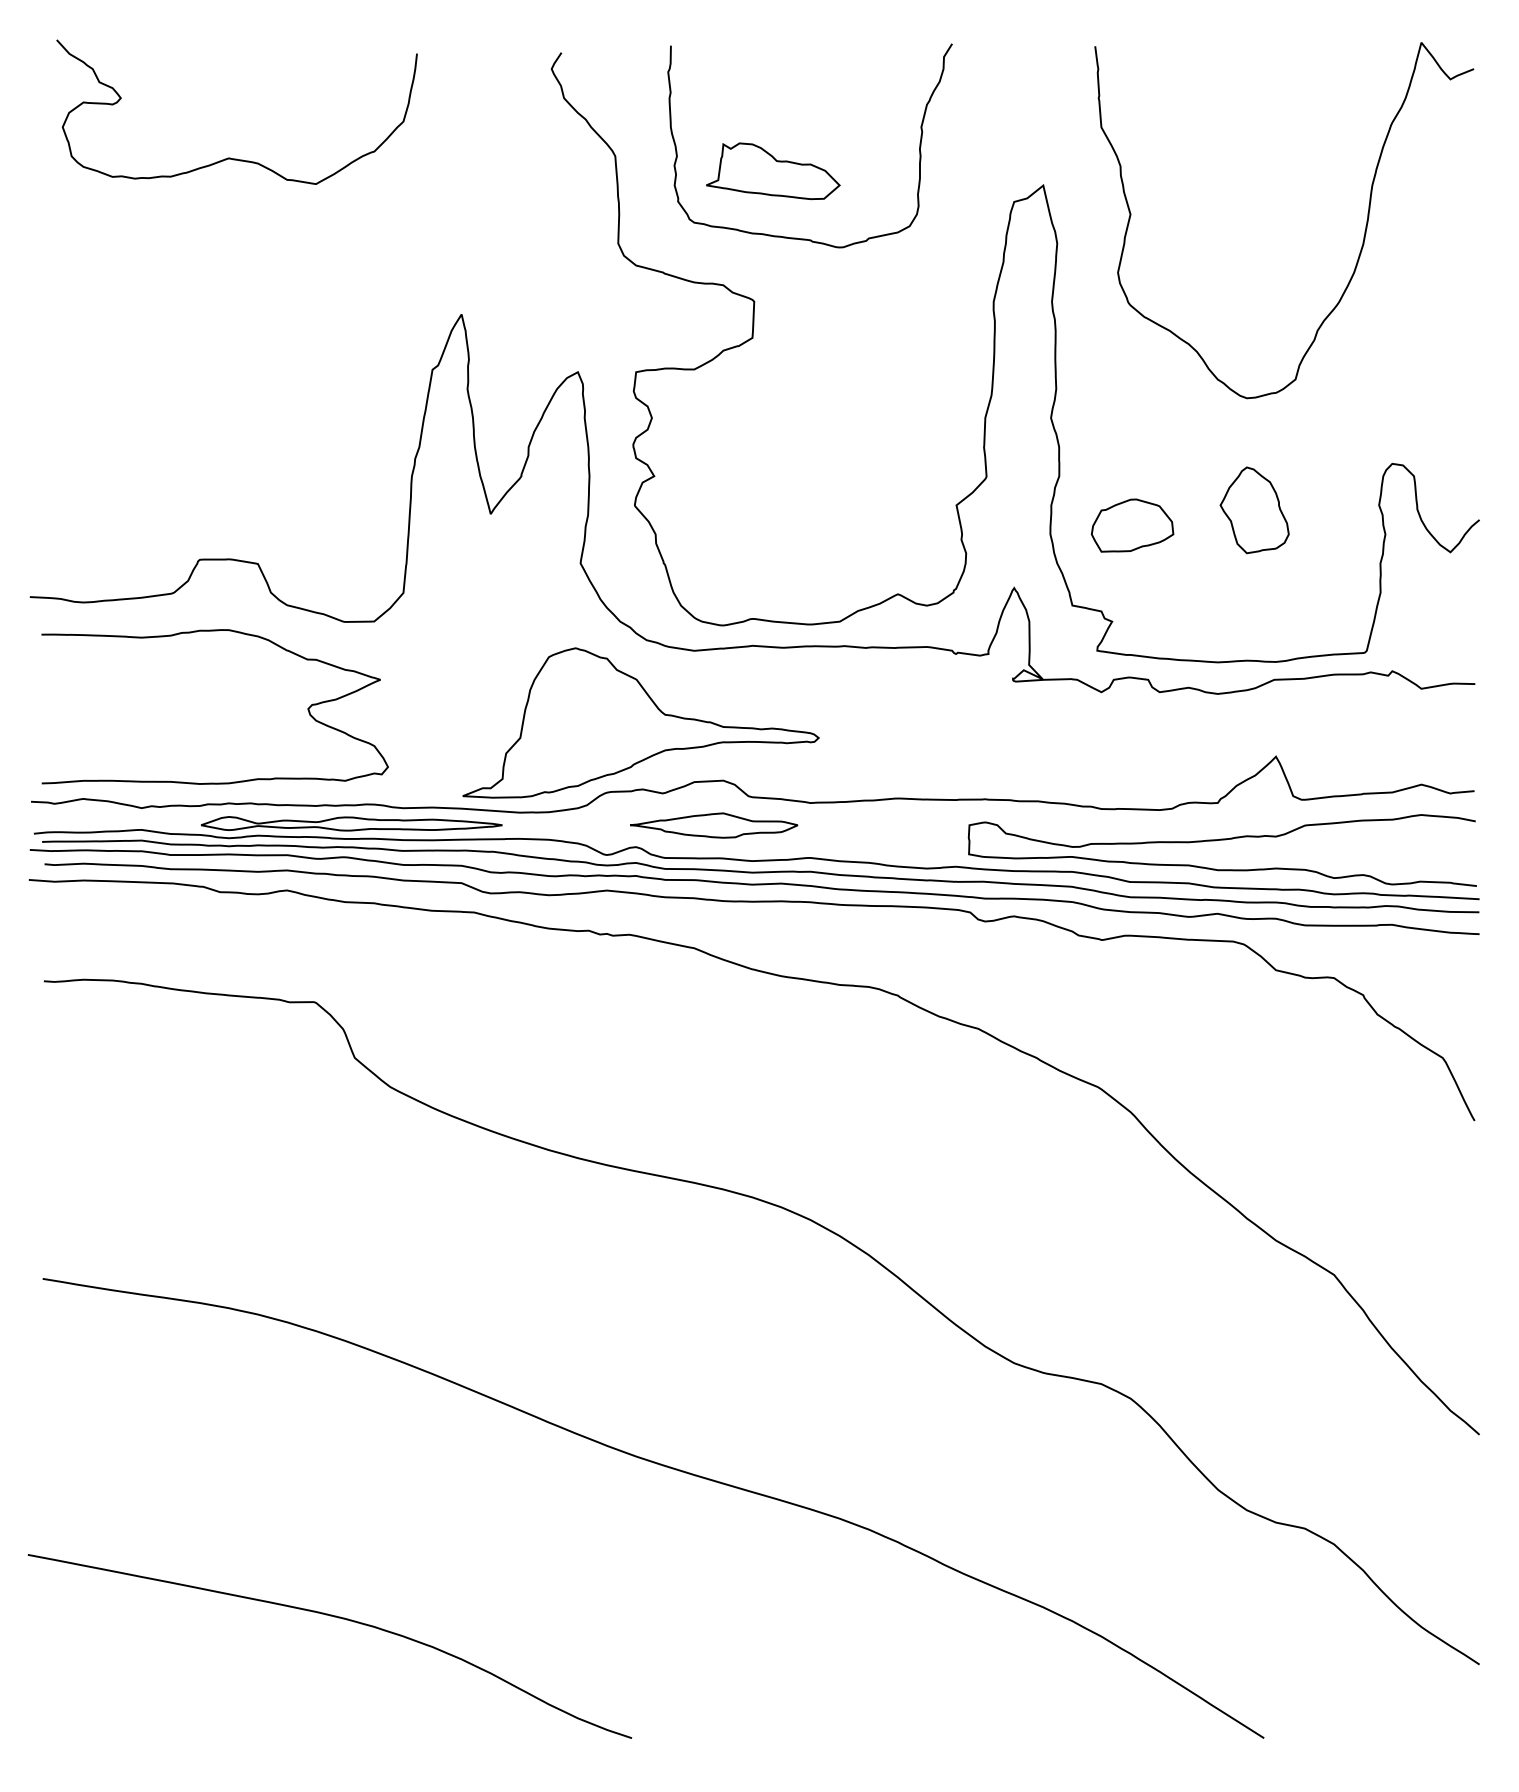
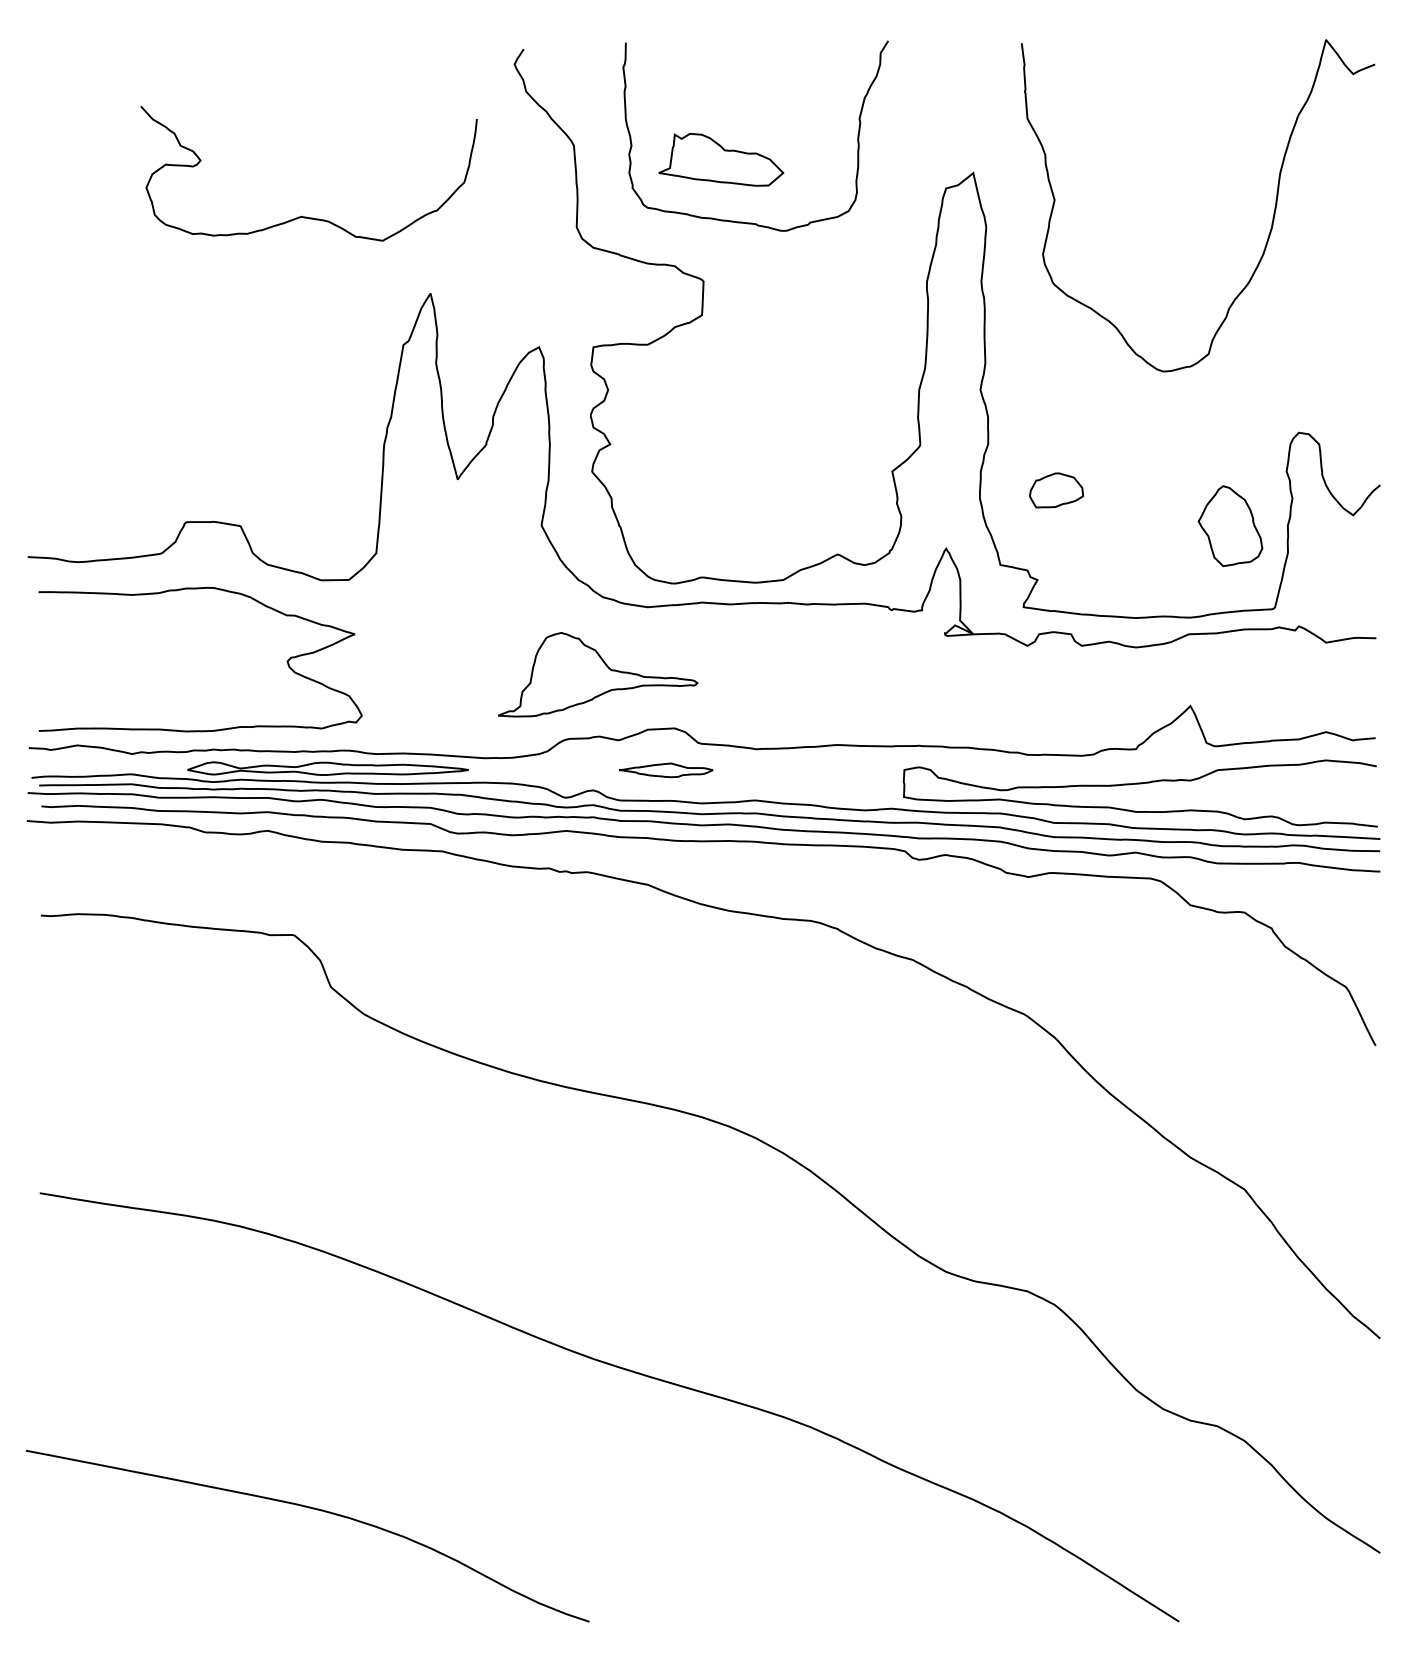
curve: (228, 156) -> (301, 215), moved
part: (1254, 510) -> (1230, 526), moved
part: (1132, 525) -> (1056, 490), size x0.7
part: (640, 722) -> (597, 674), size x0.6
part: (713, 825) -> (665, 770), size x0.6

